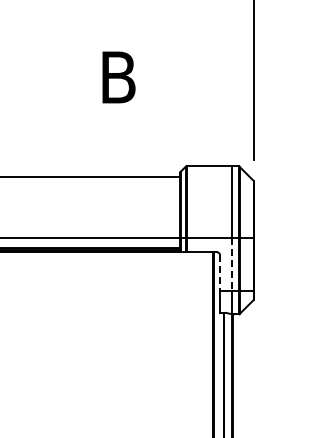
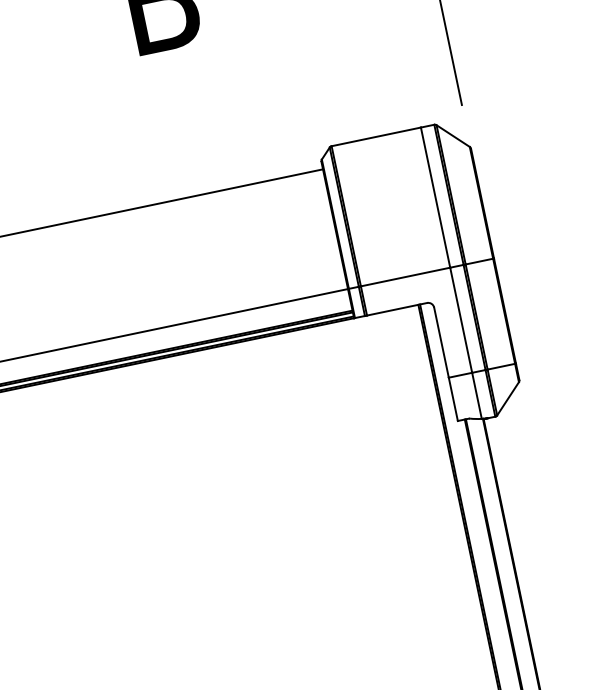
line: (231, 264) -> (460, 321), dashed -> solid
line: (220, 273) -> (442, 343), dashed -> solid

